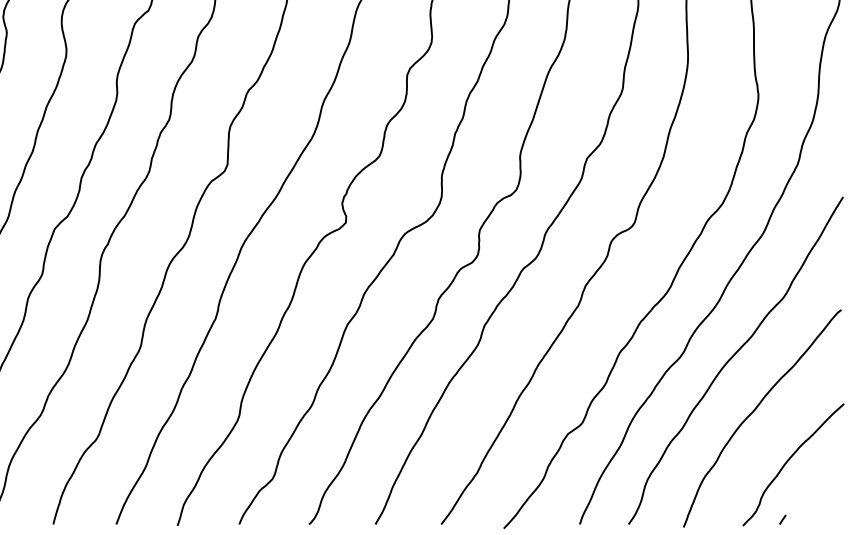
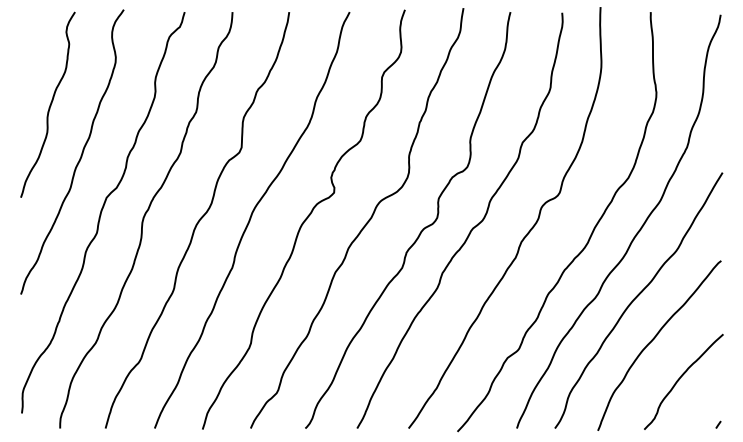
line: (782, 519) -> (718, 424), moved

